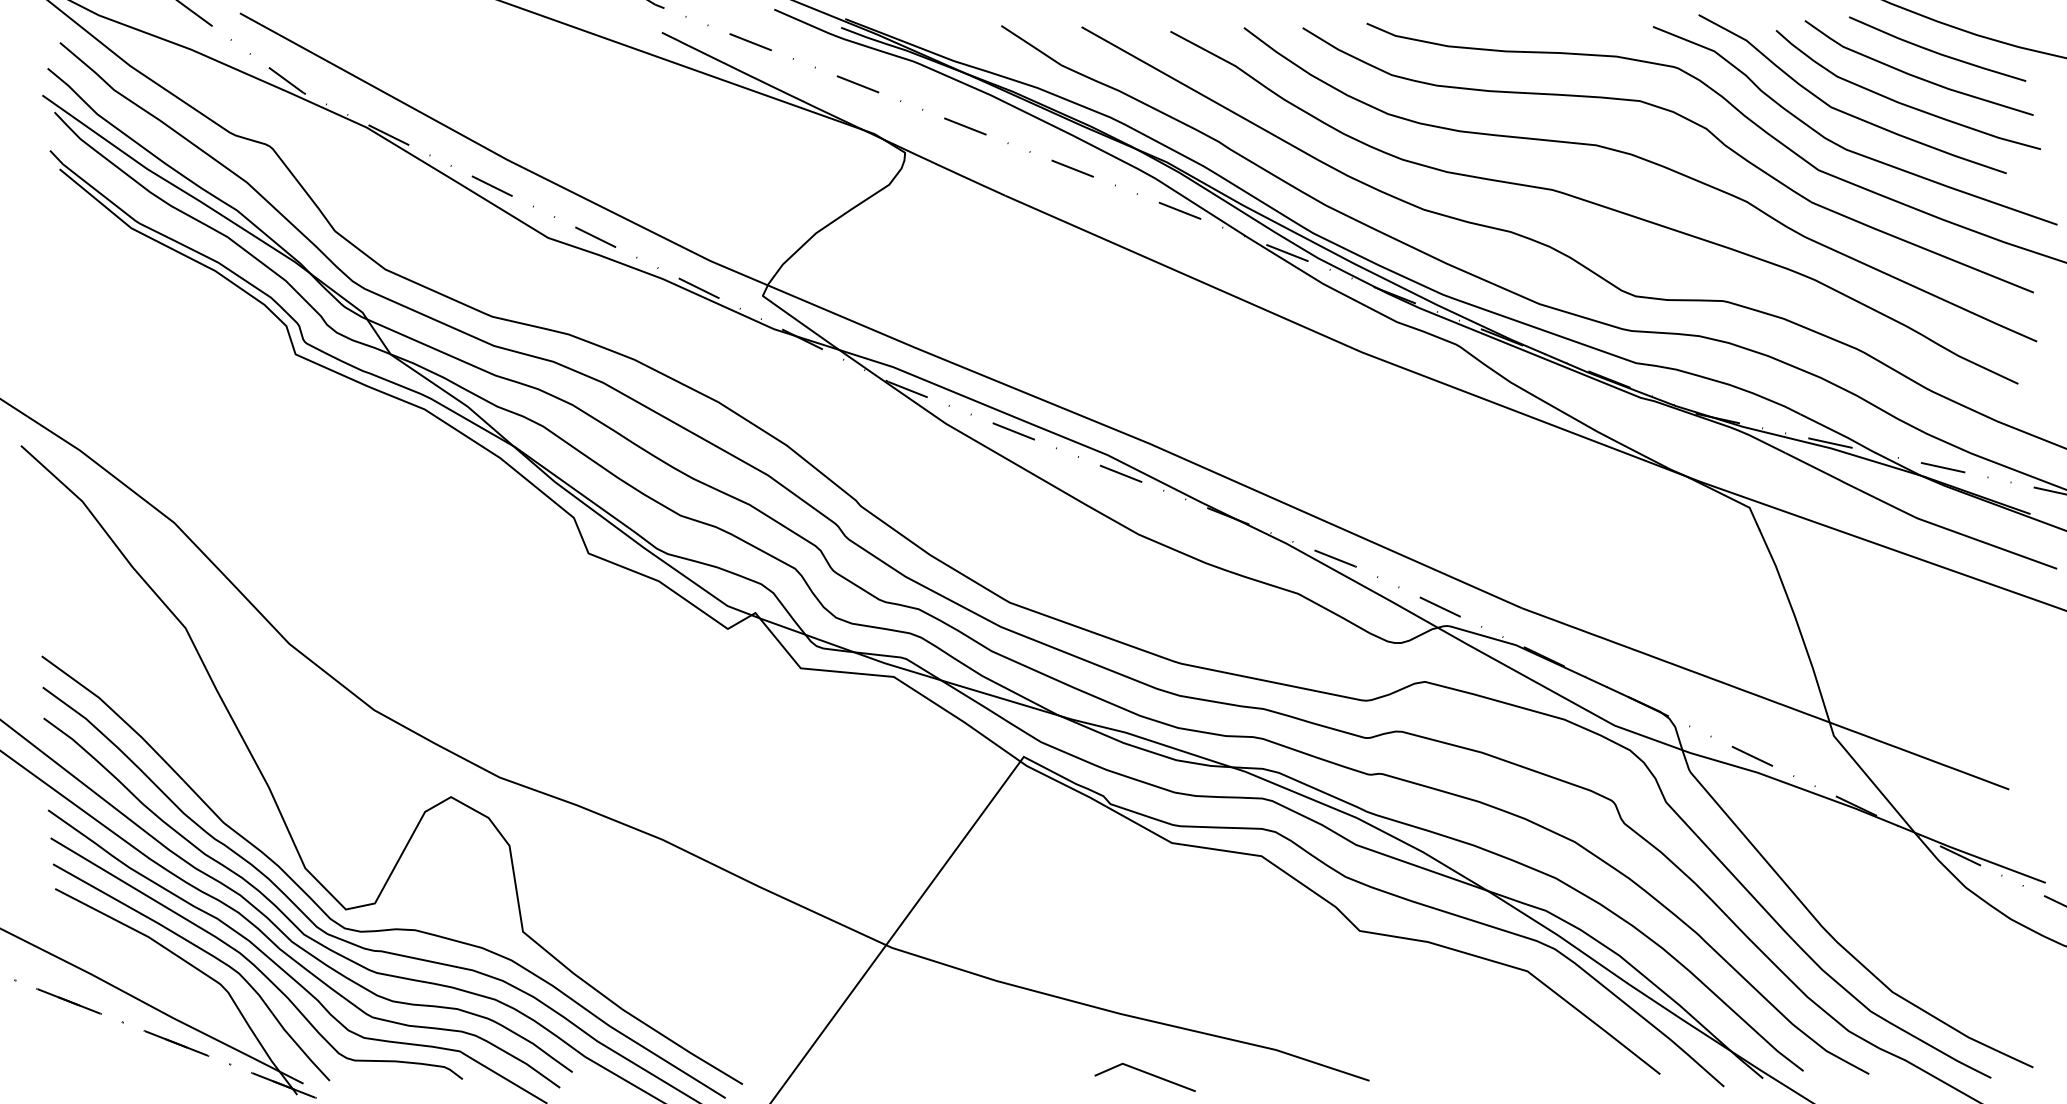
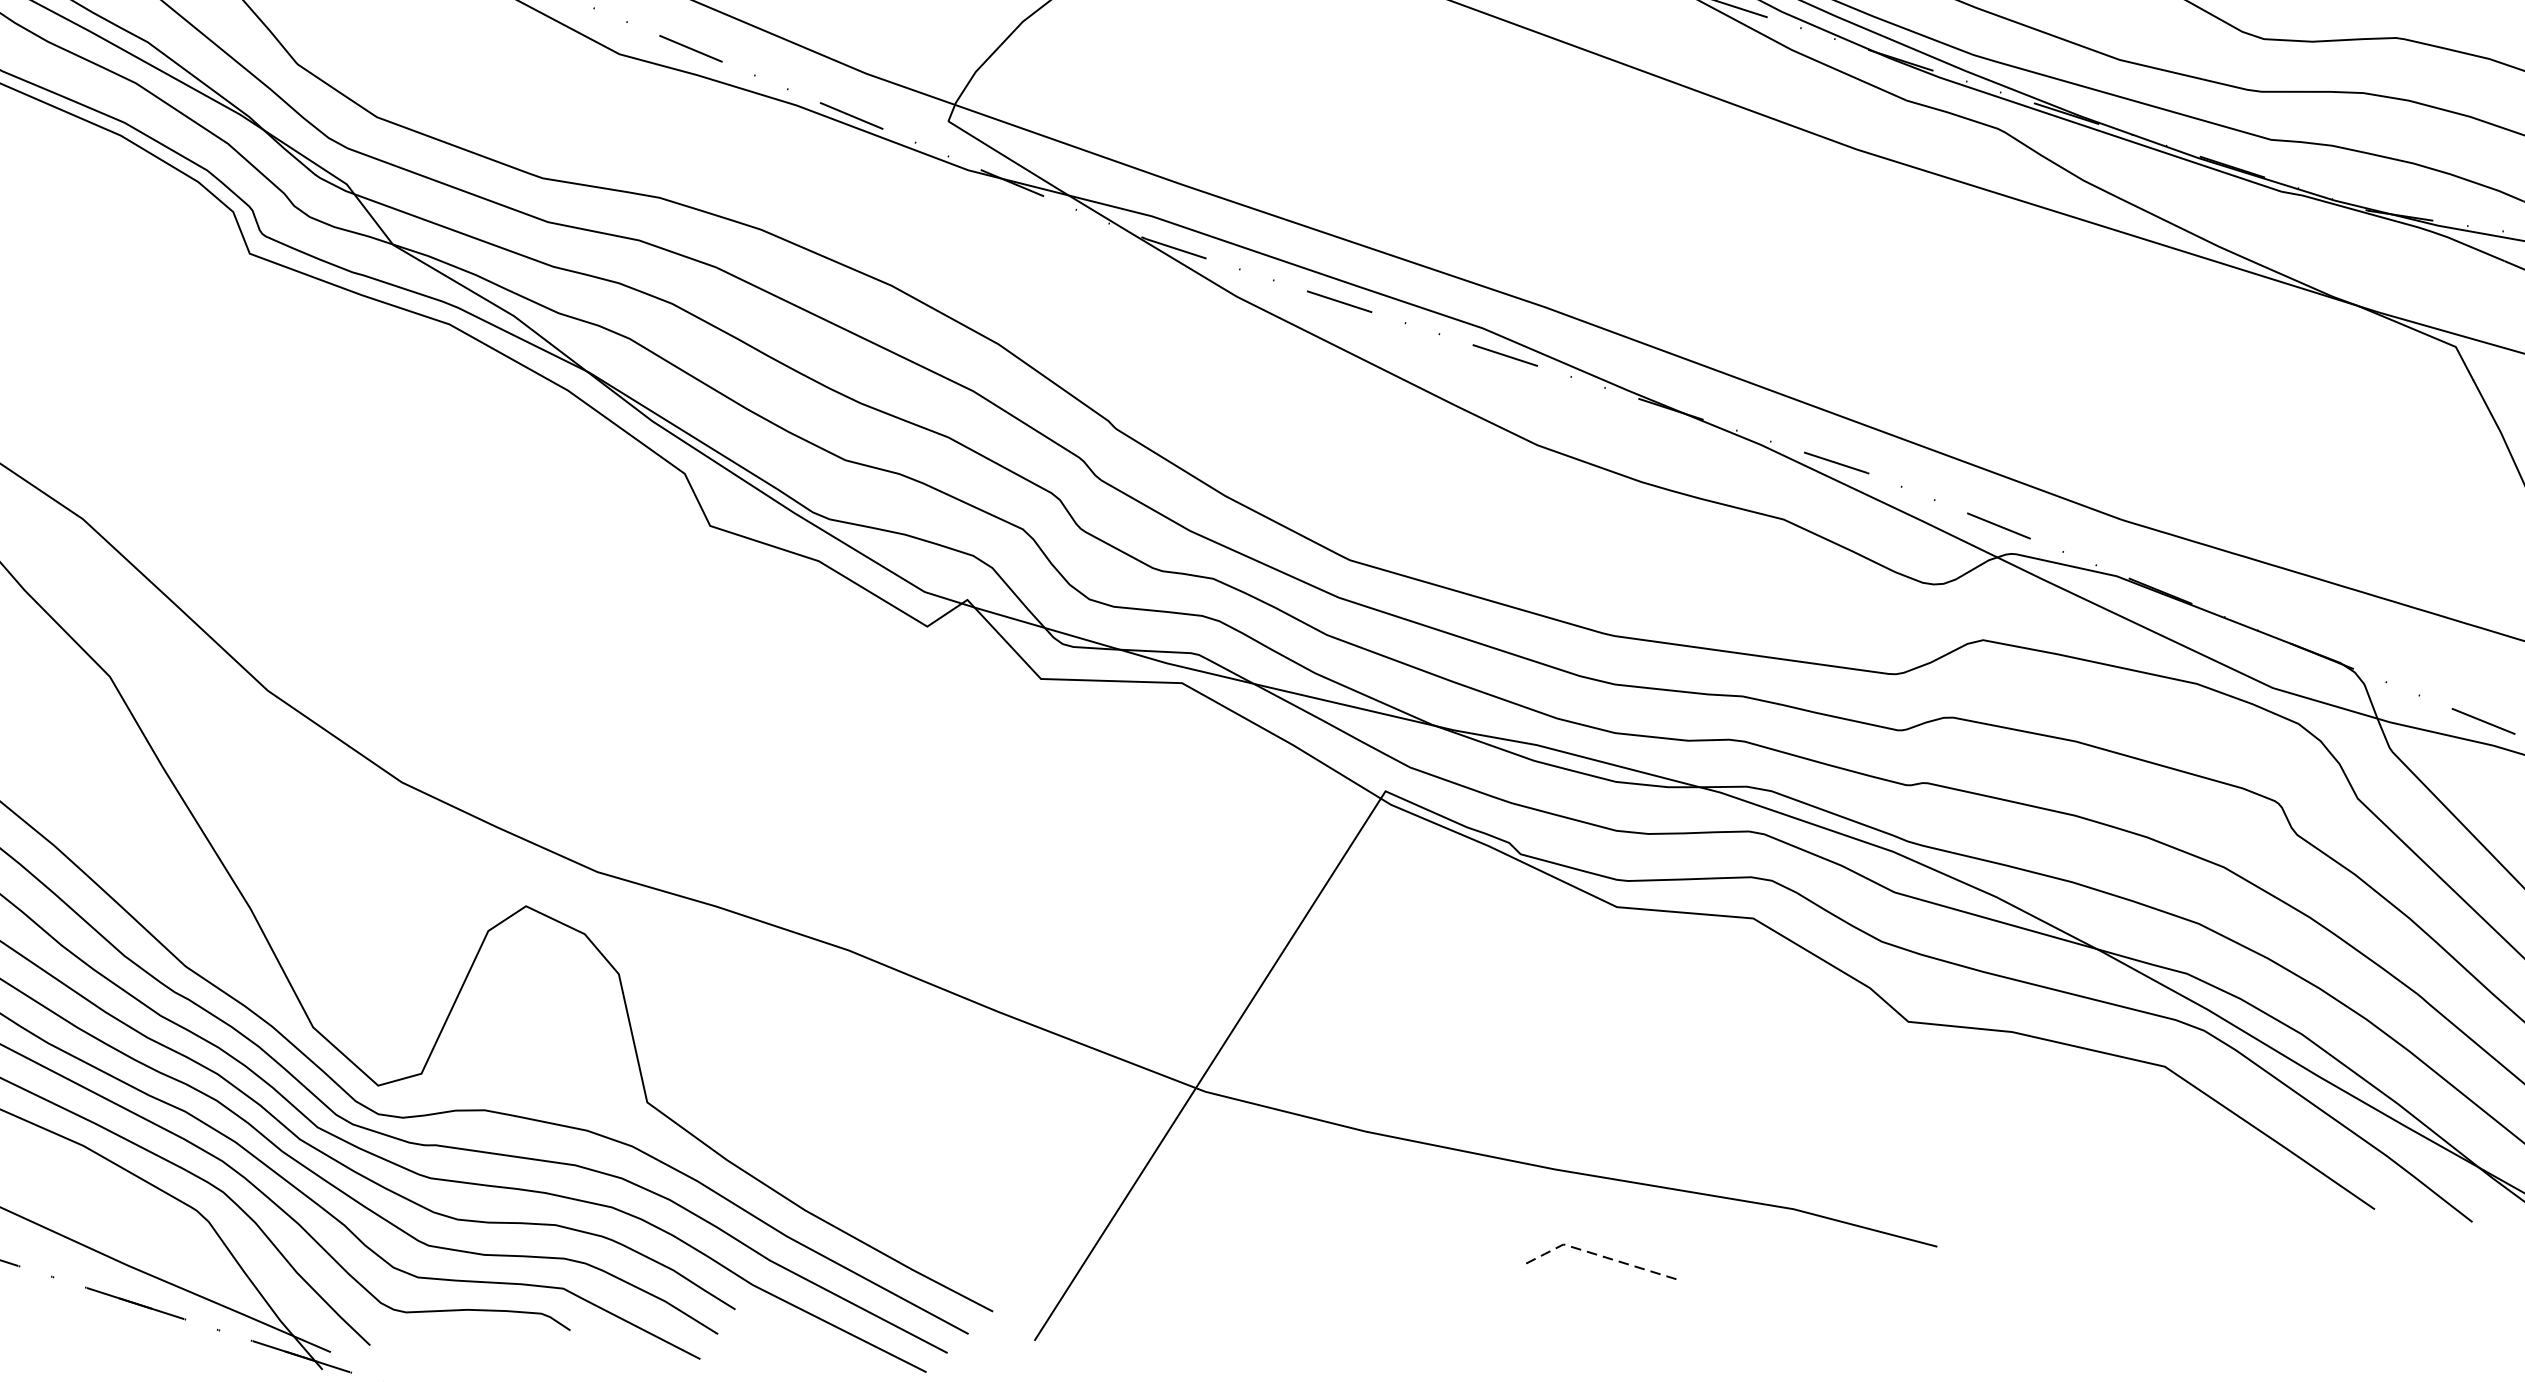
line: (1143, 1071) -> (1595, 1254), solid -> dashed

